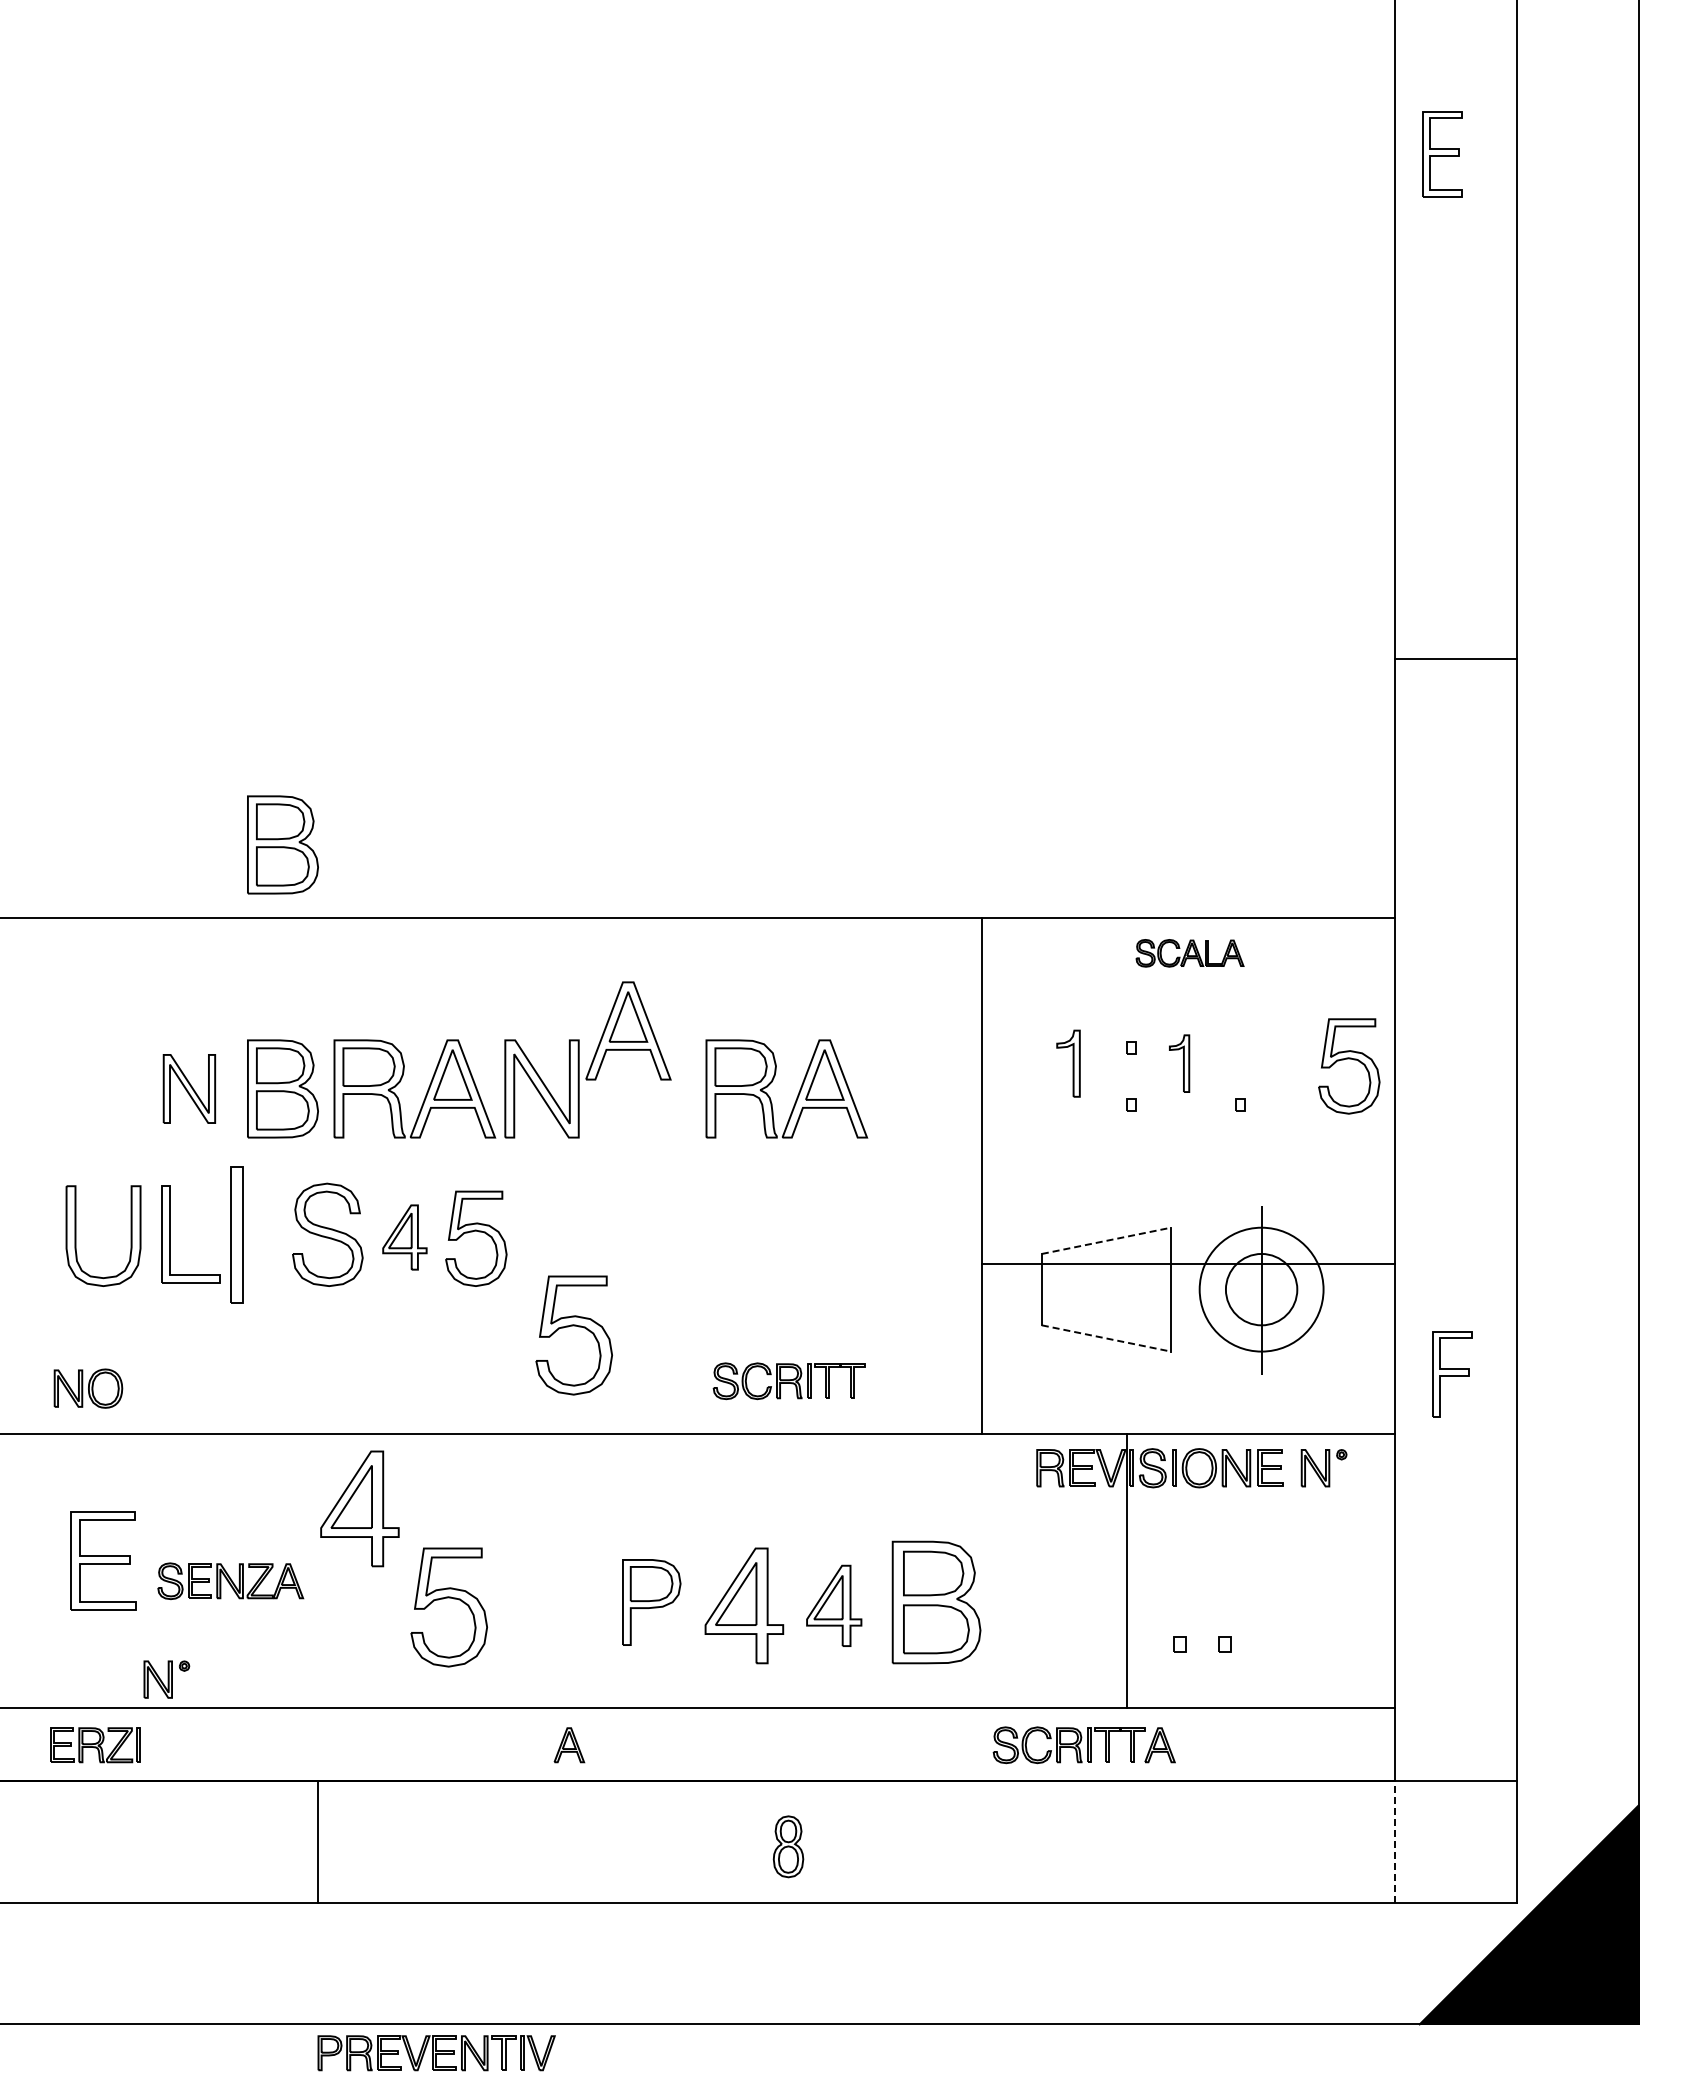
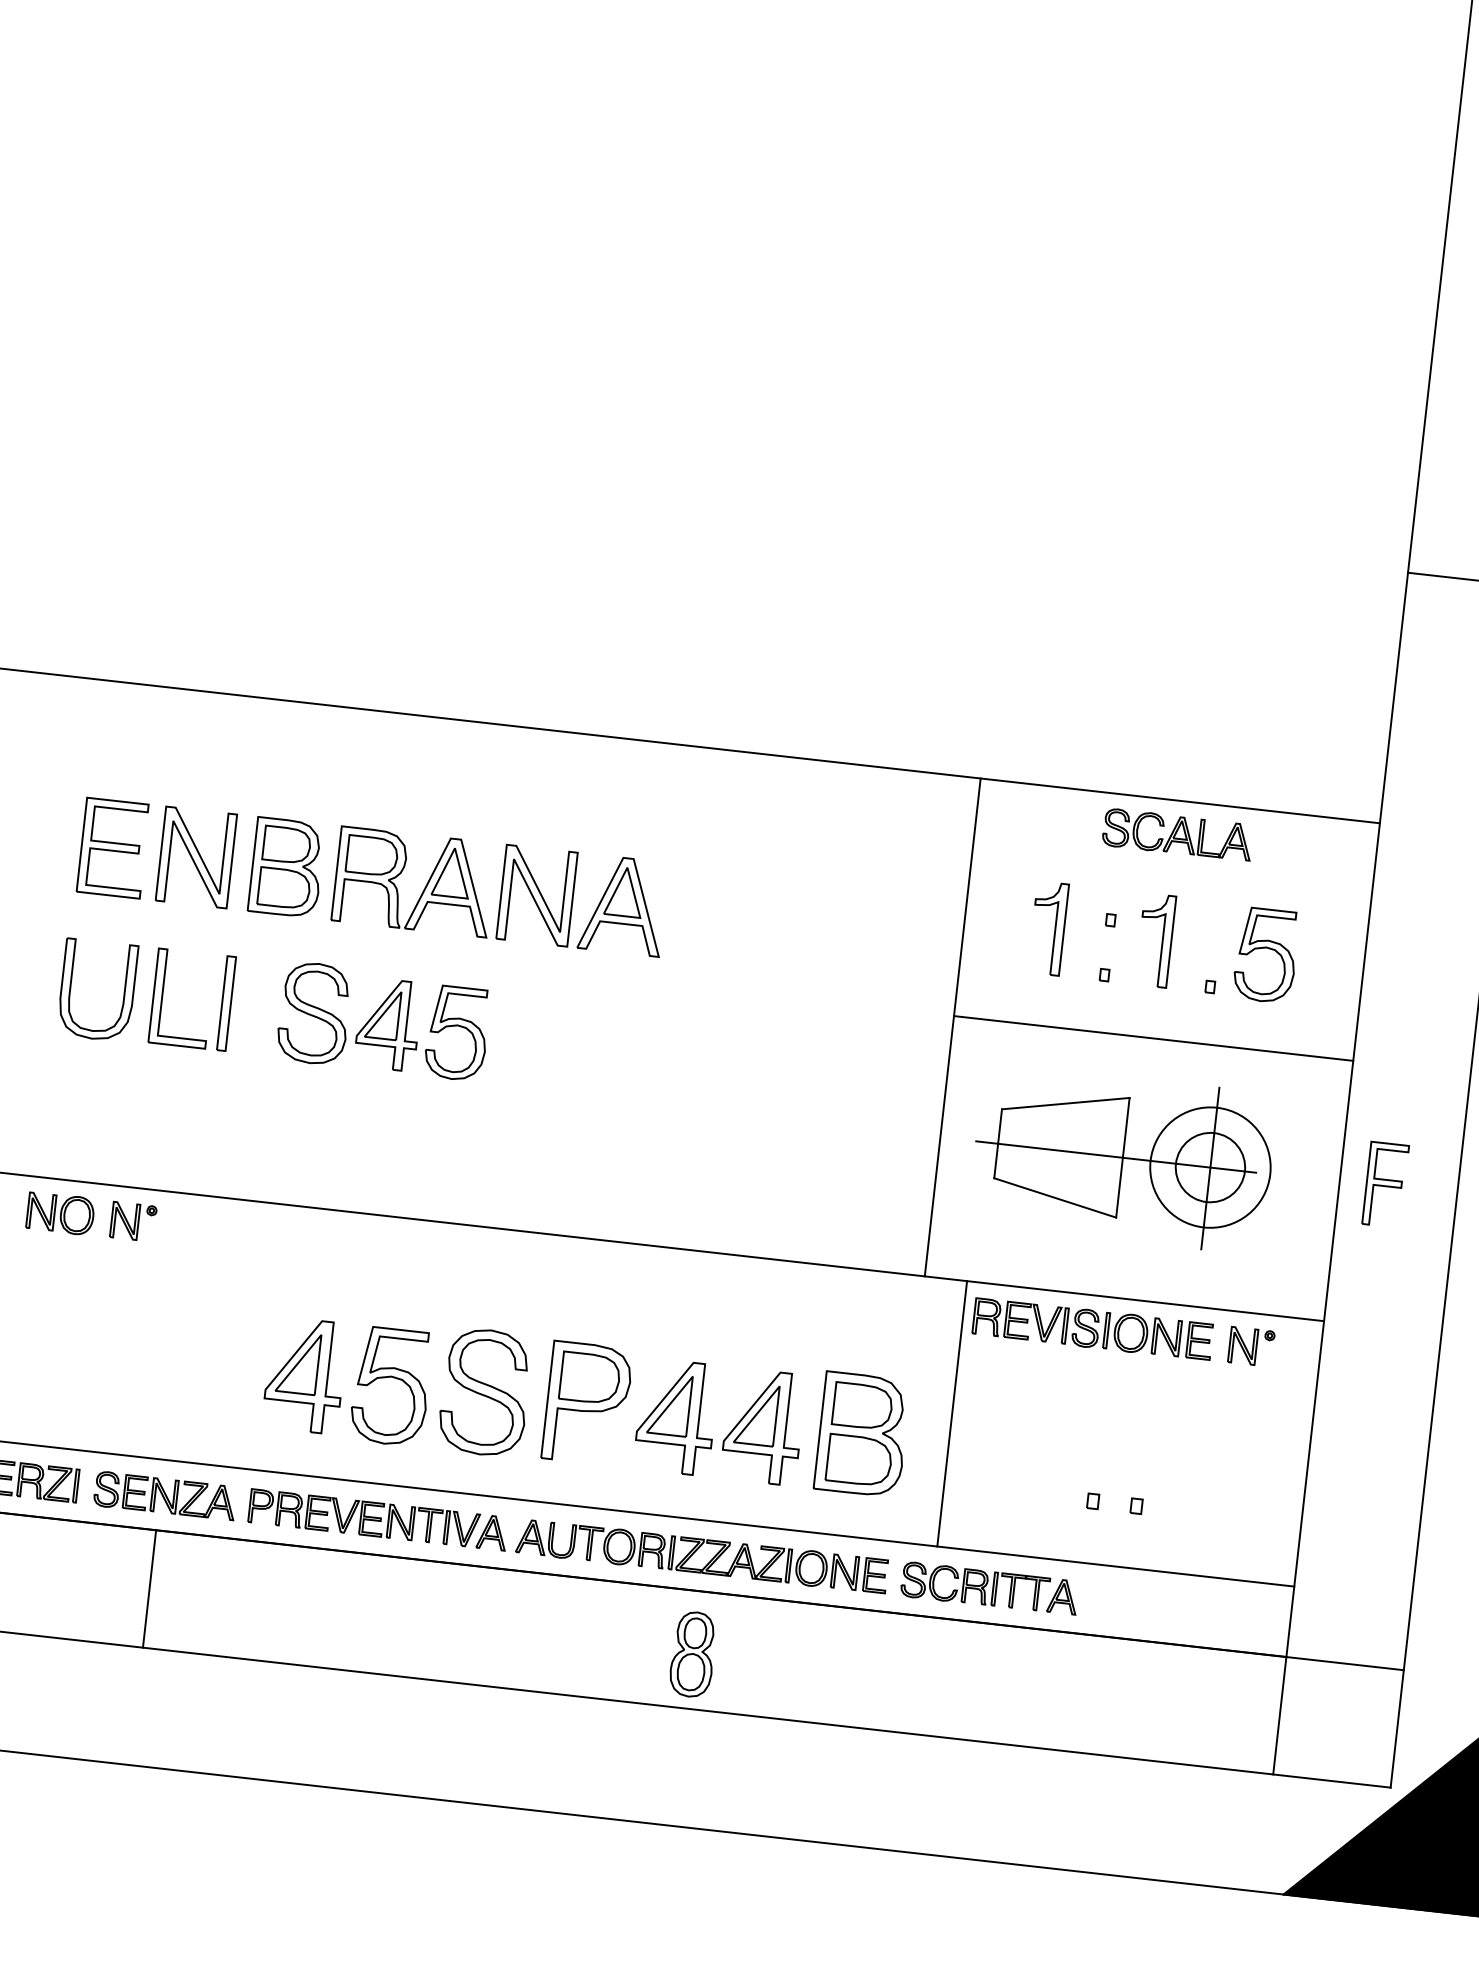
part: (282, 844) -> (312, 631), removed
part: (1189, 953) -> (1177, 835), size x1.43
part: (628, 1030) -> (623, 905), moved
part: (1349, 1059) -> (1267, 948), moved
part: (1068, 1063) -> (1048, 928), size x1.43
part: (1179, 1063) -> (1155, 940), size x1.67
part: (189, 1088) -> (196, 857), size x1.43
part: (797, 1094) -> (783, 928), removed
part: (236, 1234) -> (226, 1003), size x0.71
part: (404, 1237) -> (388, 1024), size x1.43
line: (1106, 1240) -> (1065, 1103), dashed -> solid
line: (1188, 1264) -> (1153, 1038), moved
line: (1182, 1289) -> (1134, 1158), added
part: (573, 1326) -> (541, 1128), removed
line: (1106, 1338) -> (1055, 1197), dashed -> solid
part: (1452, 1374) -> (1385, 1185), moved
part: (788, 1381) -> (743, 1205), removed
part: (88, 1388) -> (60, 1213), moved
part: (359, 1508) -> (304, 1374), moved
part: (103, 1560) -> (113, 847), moved
line: (1126, 1570) -> (951, 1413), moved
part: (230, 1580) -> (165, 1495), moved
part: (545, 1602) -> (484, 1392), added
part: (651, 1602) -> (587, 1403), size x1.43
part: (833, 1605) -> (762, 1426), size x1.43
part: (166, 1679) -> (133, 1221), moved
part: (779, 1742) -> (695, 1552), added
line: (318, 1841) -> (149, 1588), moved
line: (1395, 1842) -> (1279, 1716), dashed -> solid
part: (788, 1846) -> (693, 1654), size x1.43
part: (436, 2053) -> (363, 1518), moved

